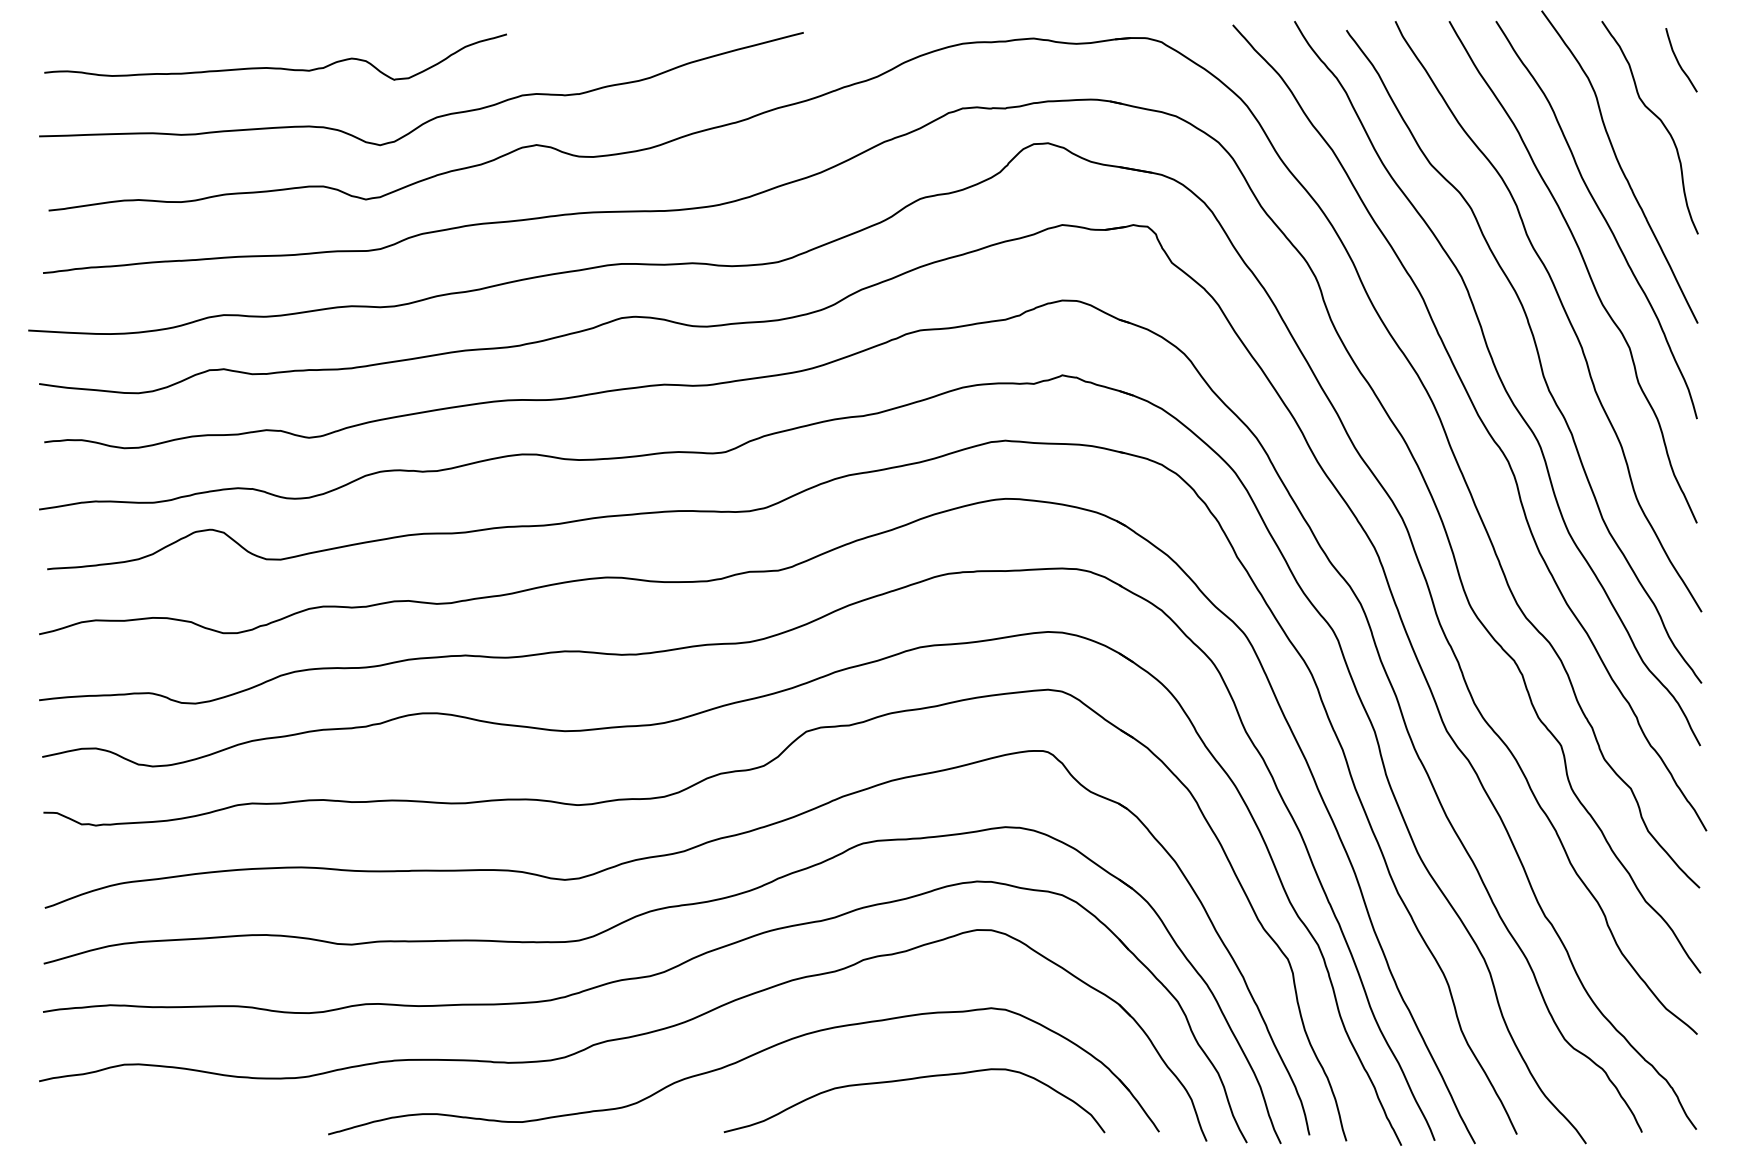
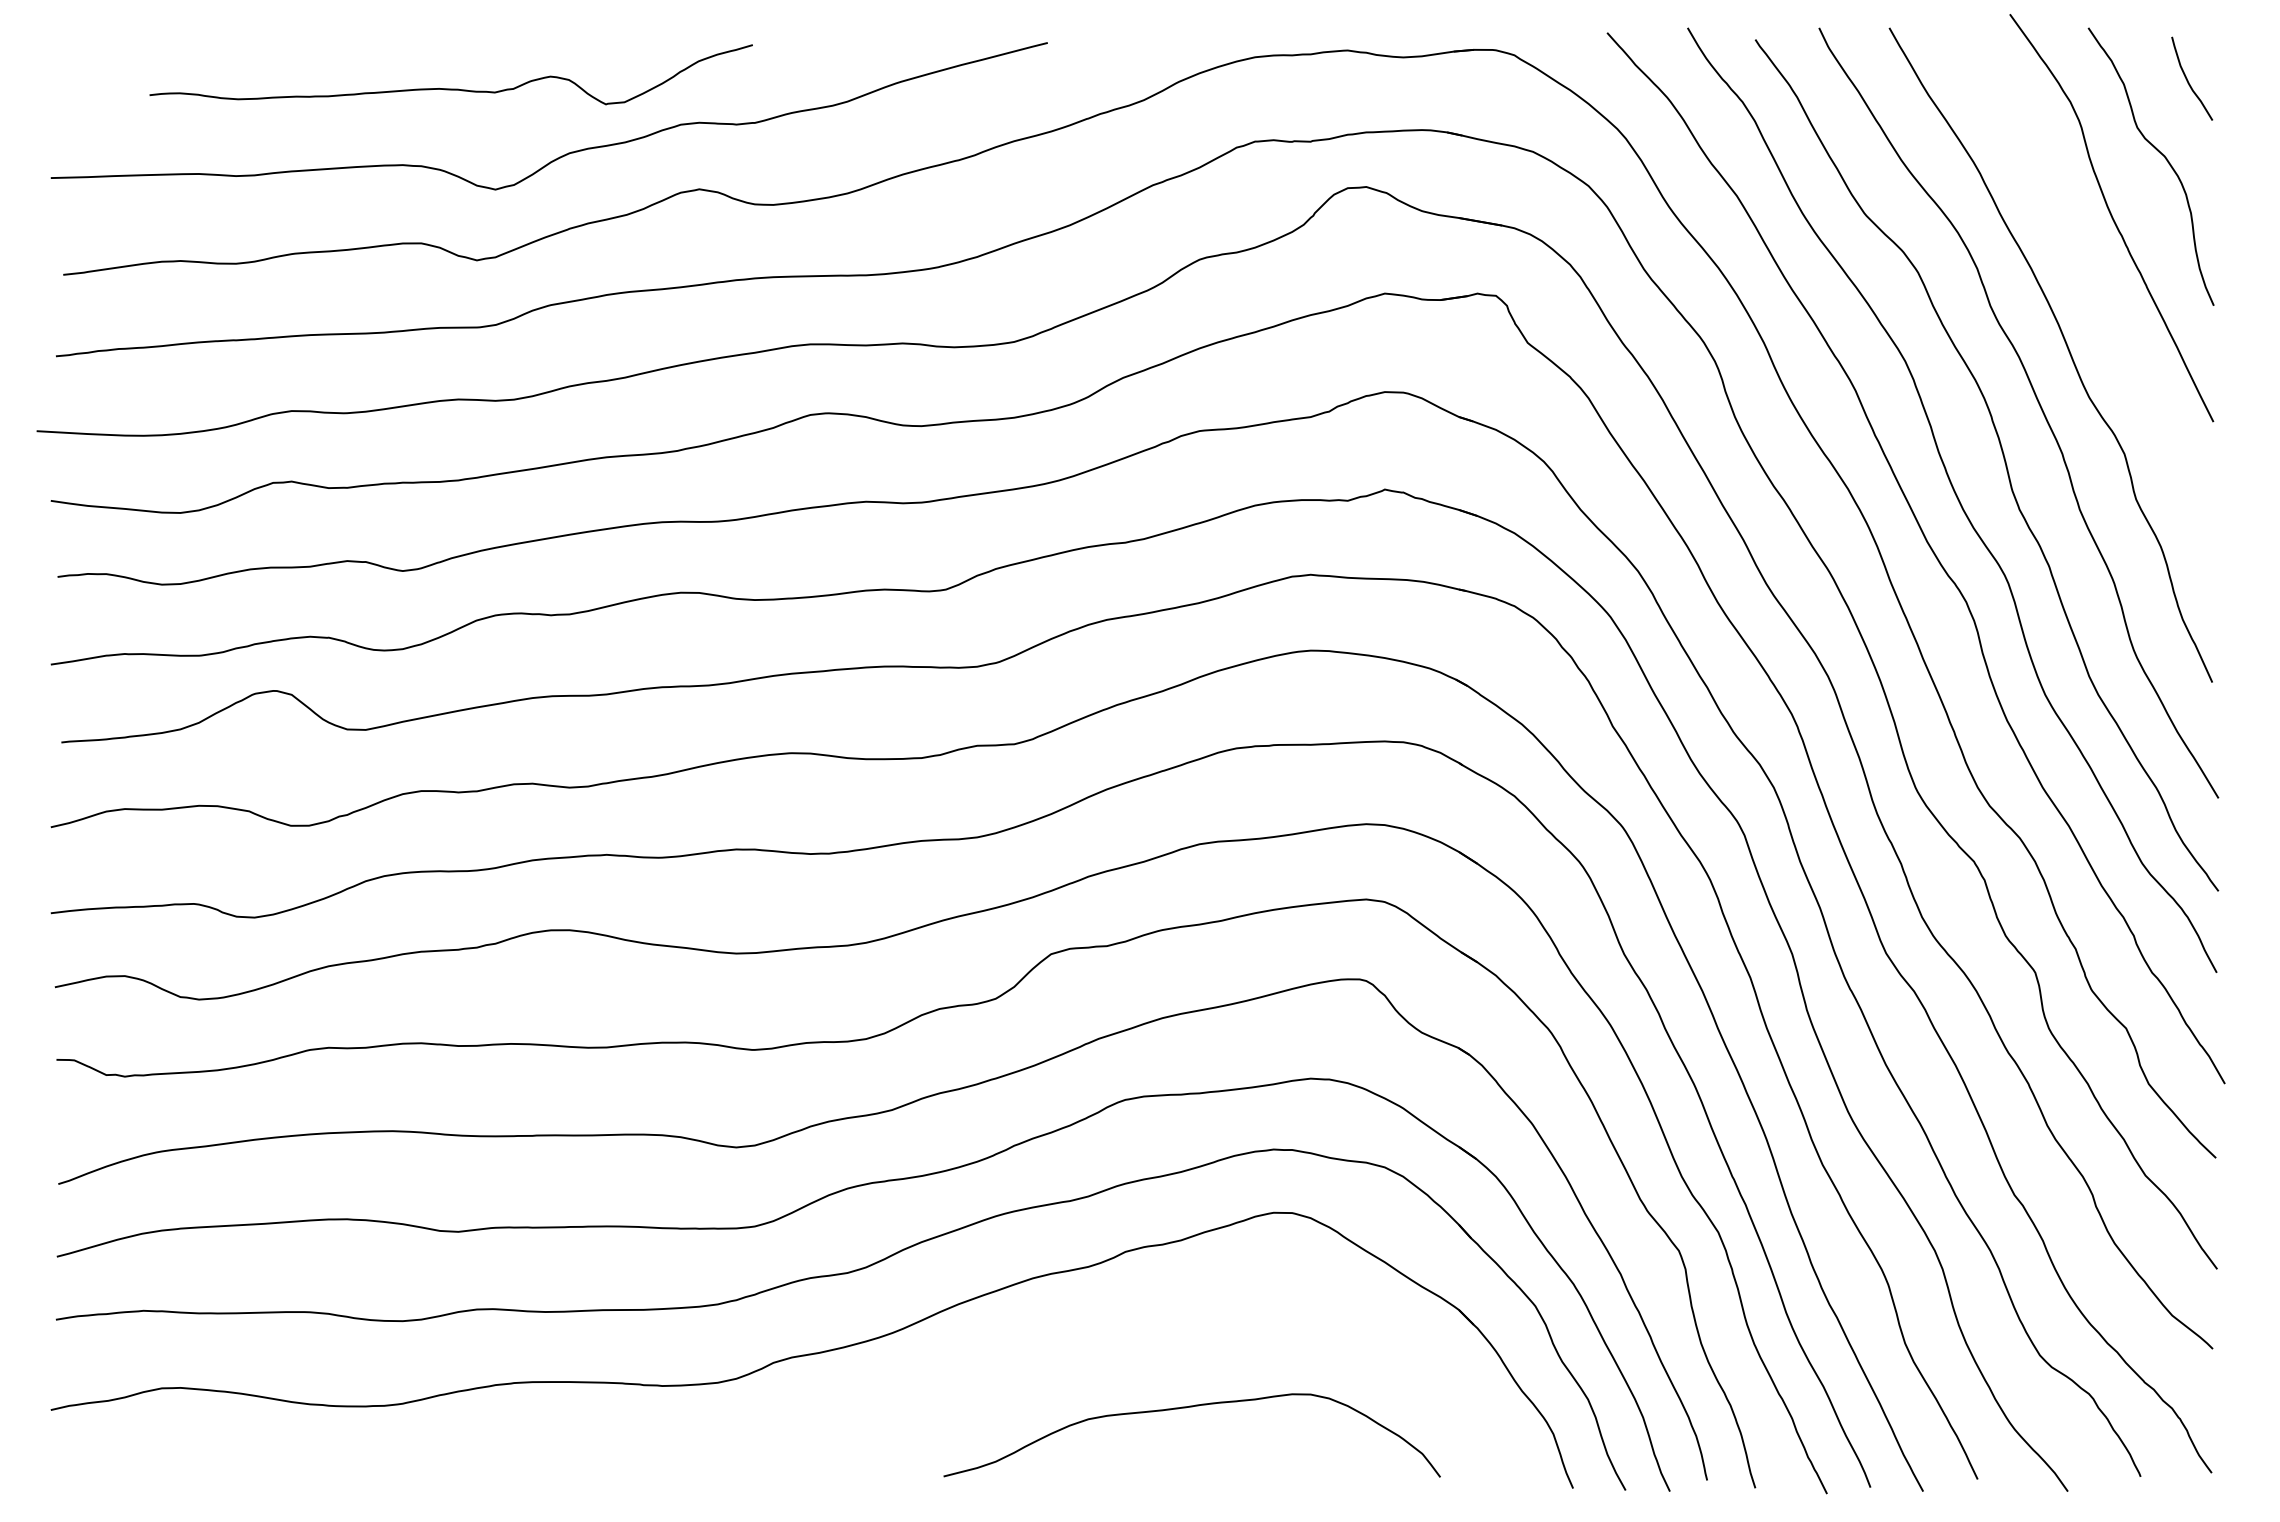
curve: (275, 67) -> (450, 88), moved
curve: (1602, 217) -> (2089, 283), removed
part: (739, 1061) -> (964, 1384), removed

